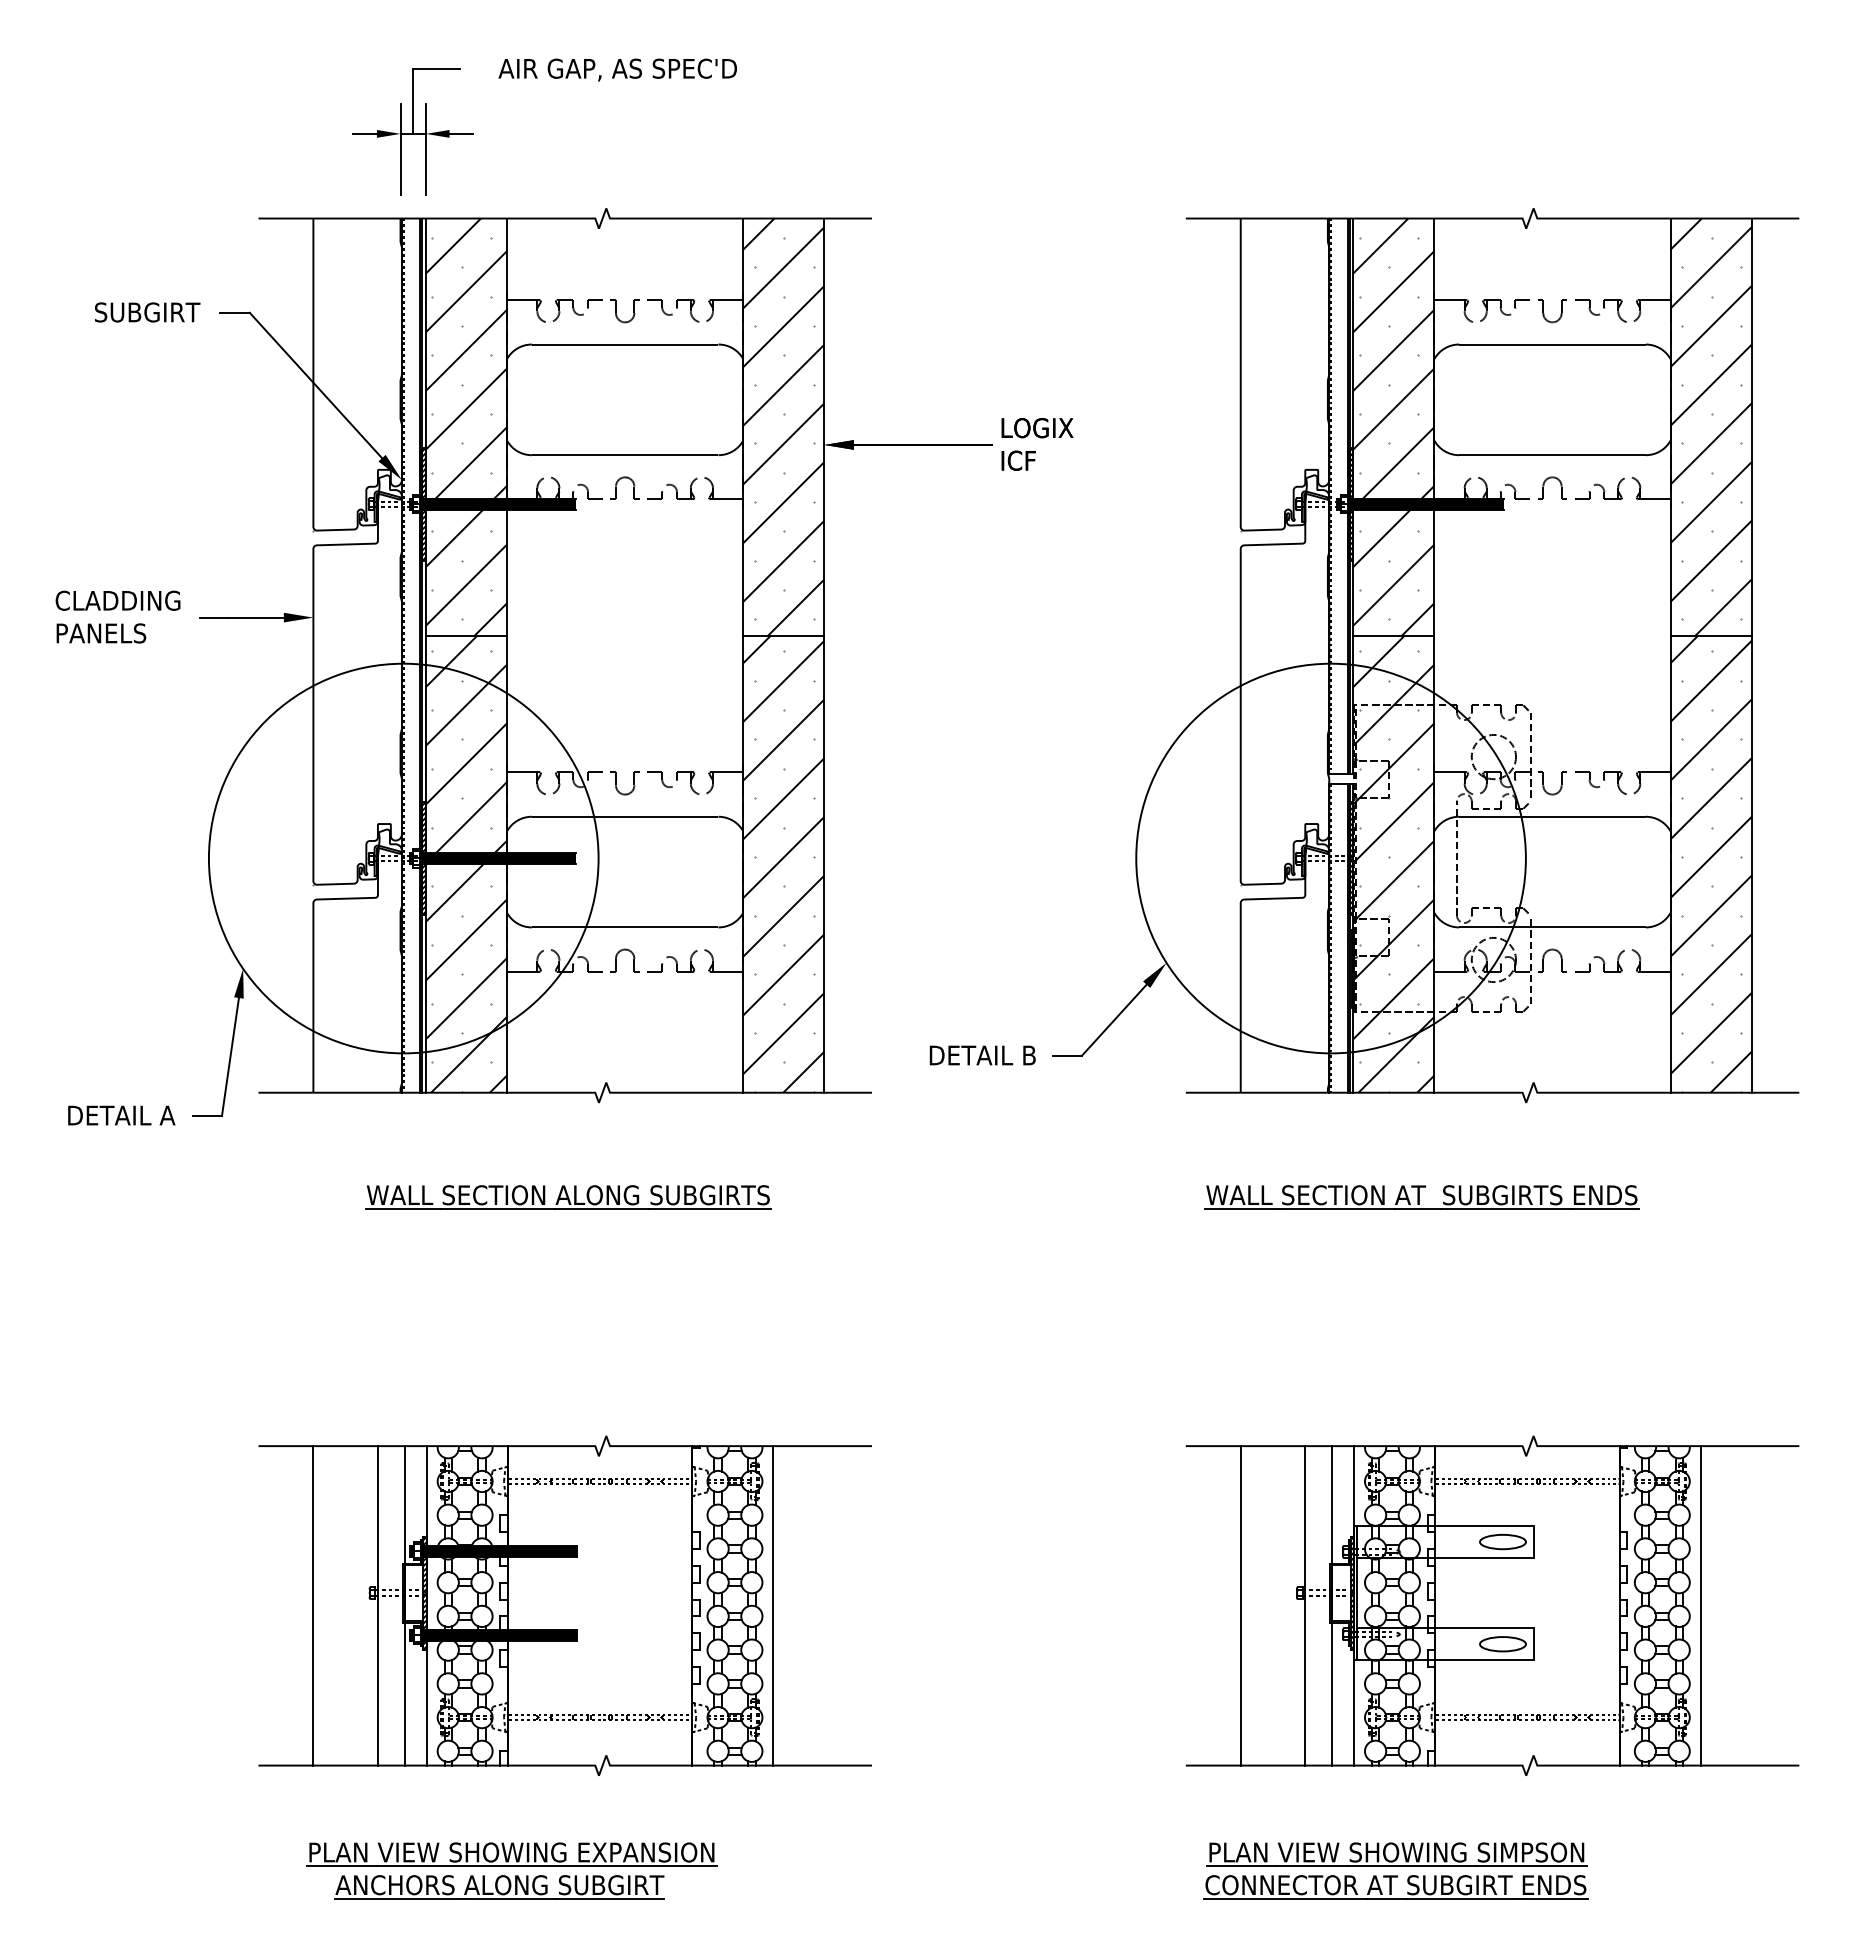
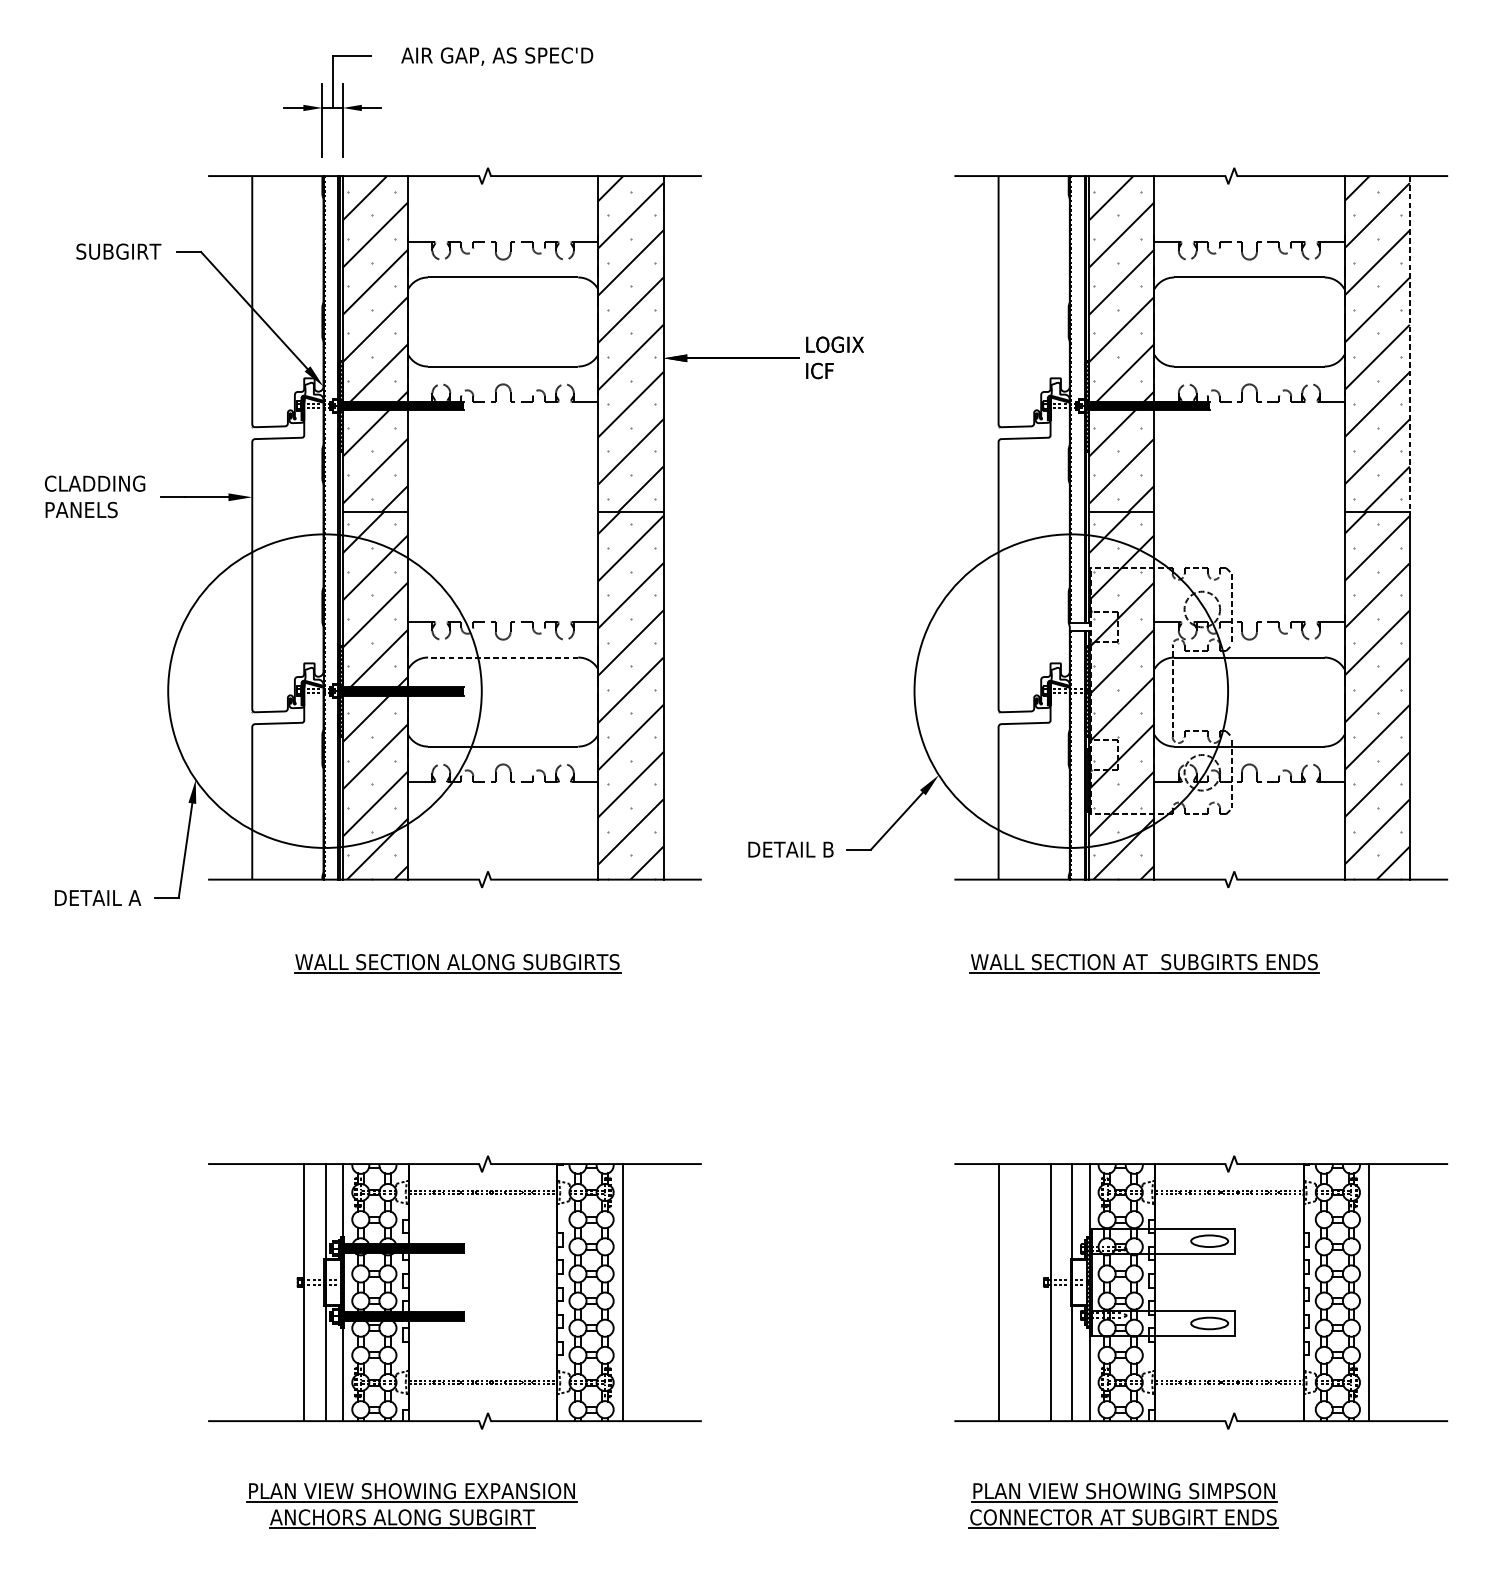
line: (1751, 427) -> (1409, 344), solid -> dashed
line: (624, 816) -> (502, 657), solid -> dashed
line: (313, 1605) -> (252, 1292), removed

